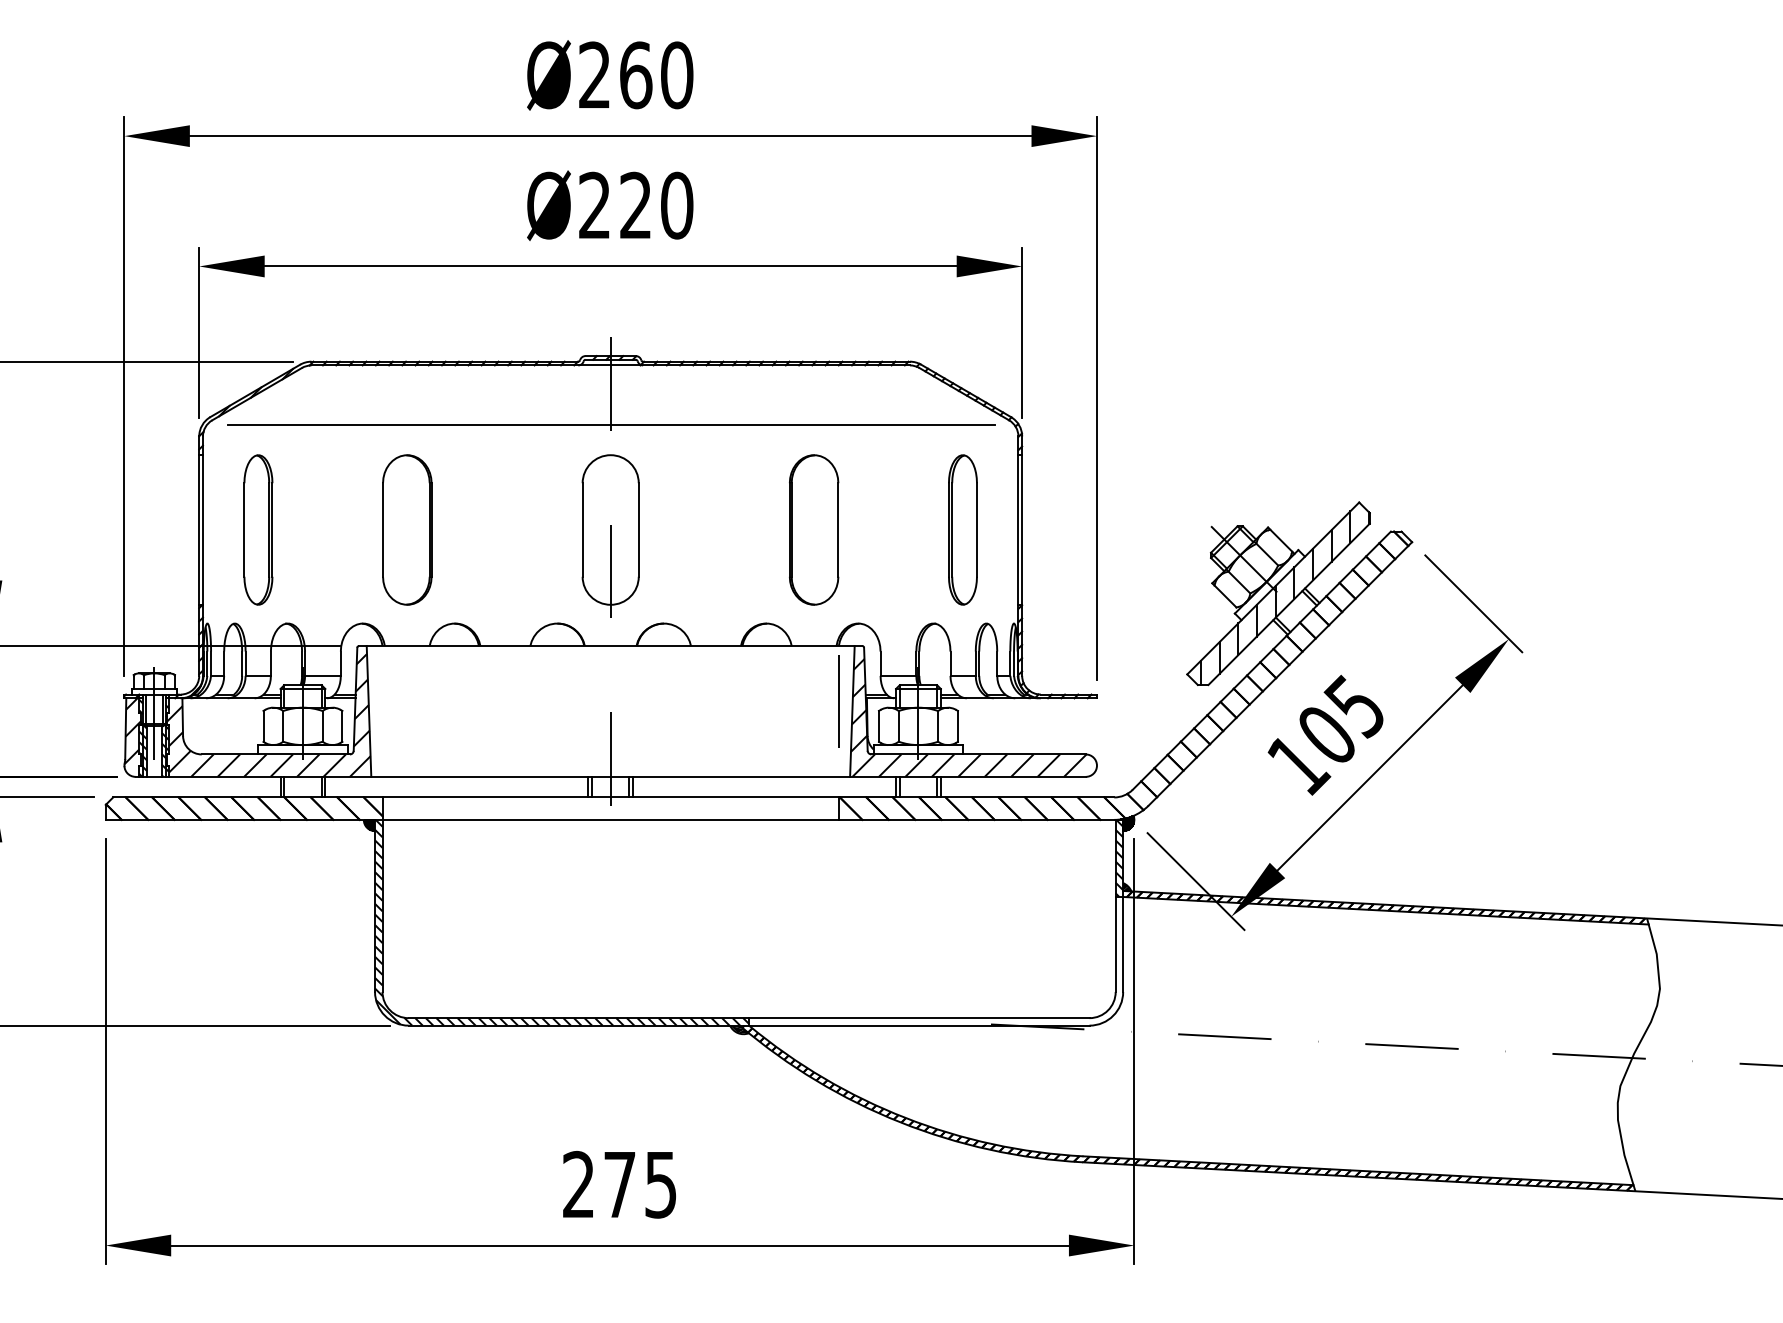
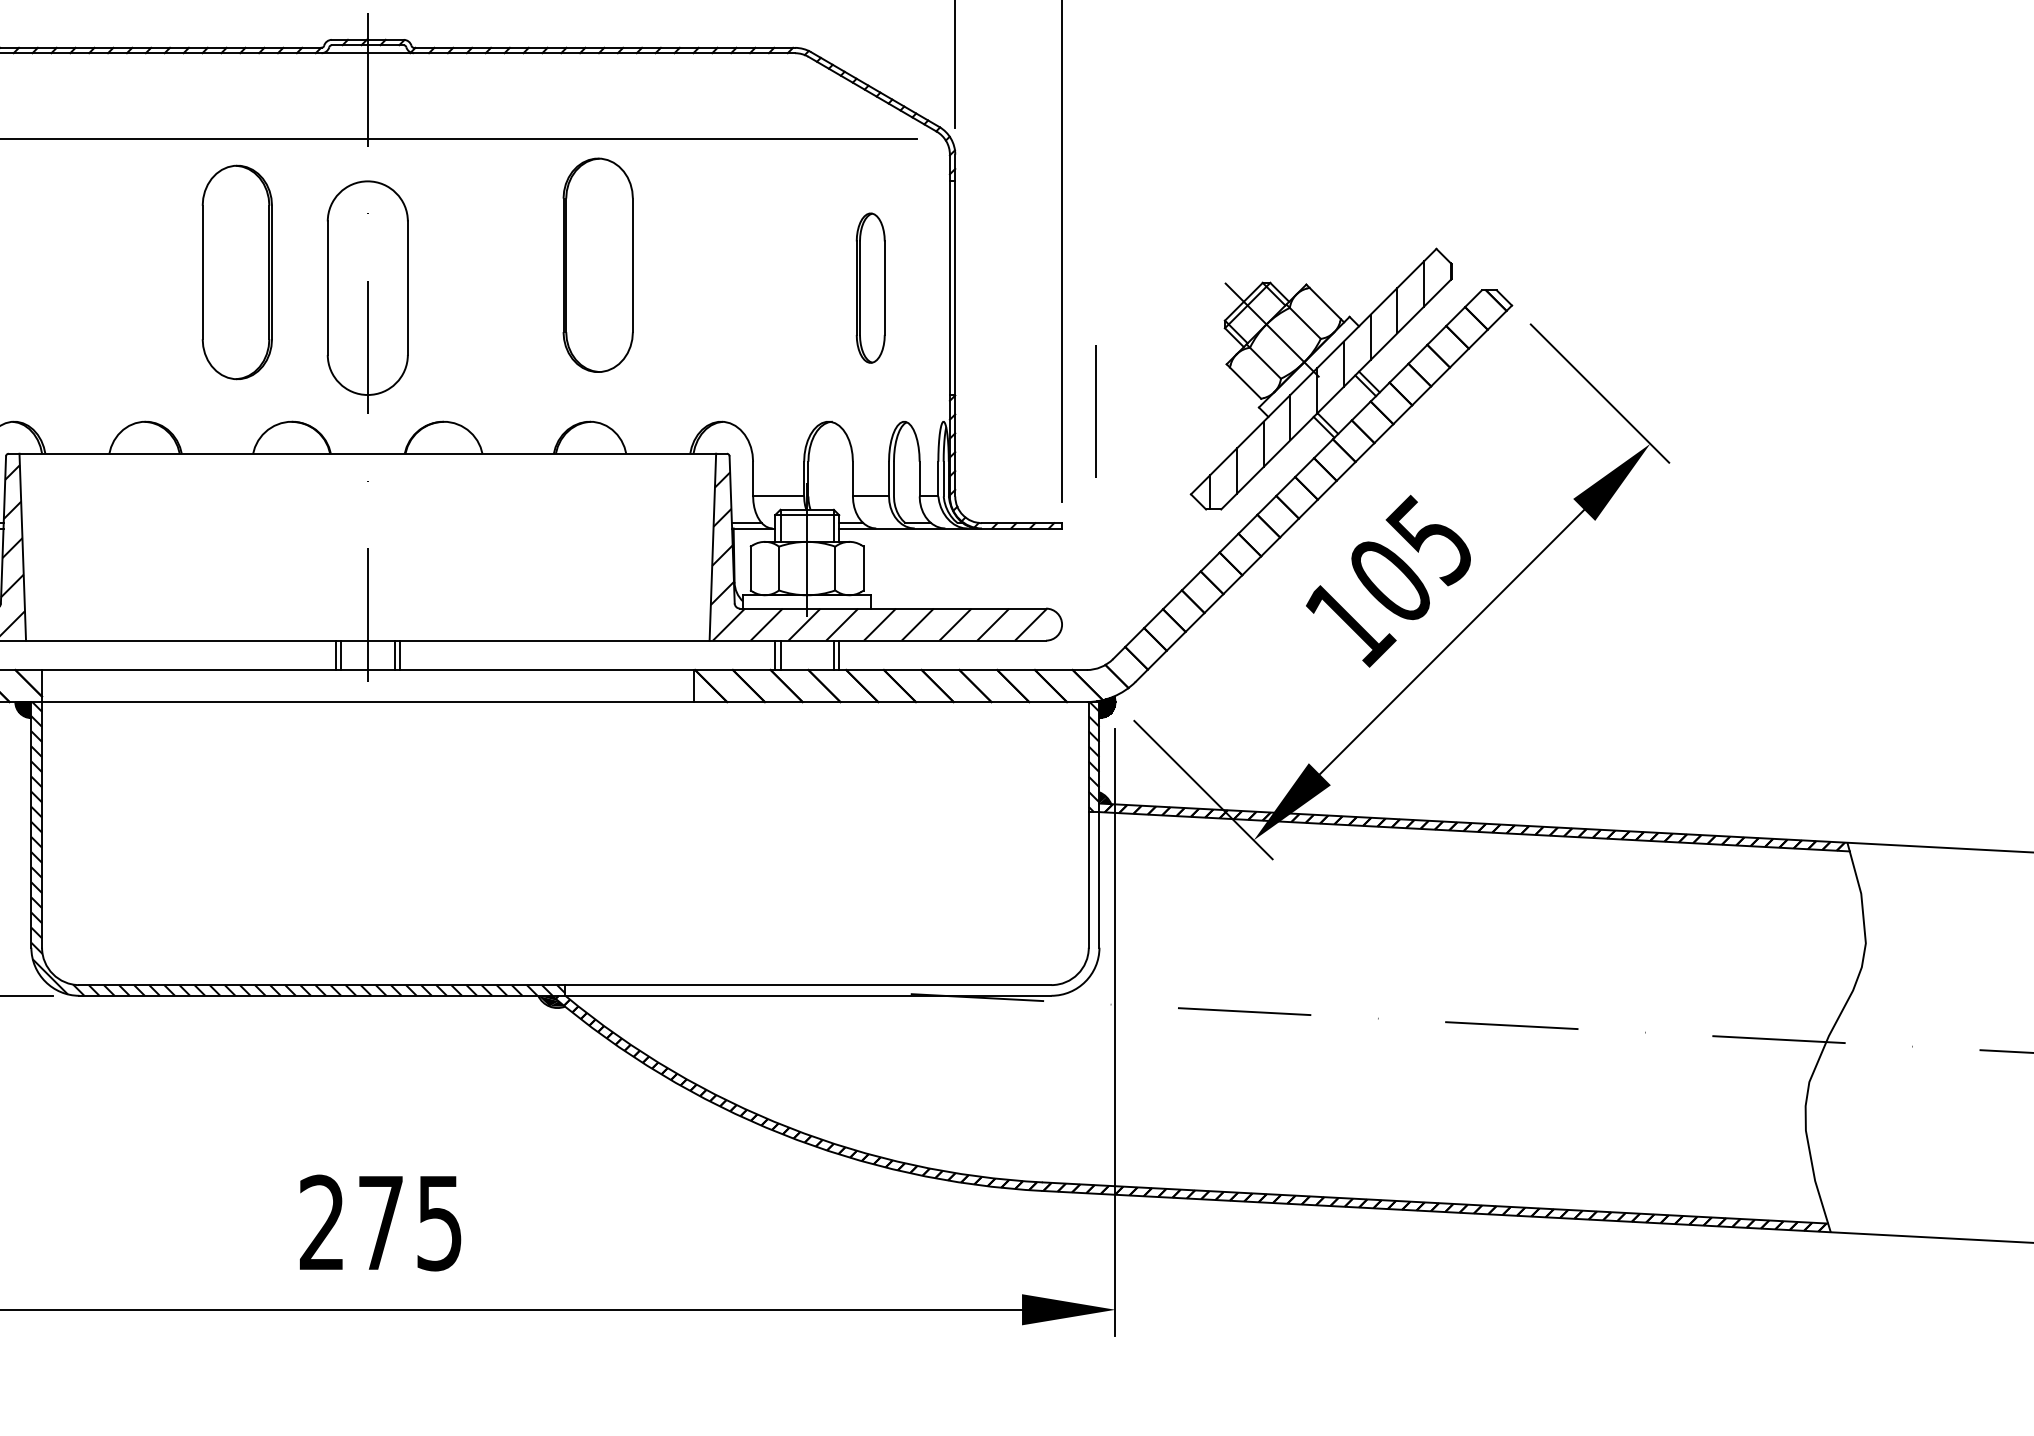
part: (407, 529) -> (237, 271), moved
part: (814, 529) -> (598, 264), moved
part: (962, 529) -> (870, 287), size x0.7
line: (838, 701) -> (1095, 411), moved

